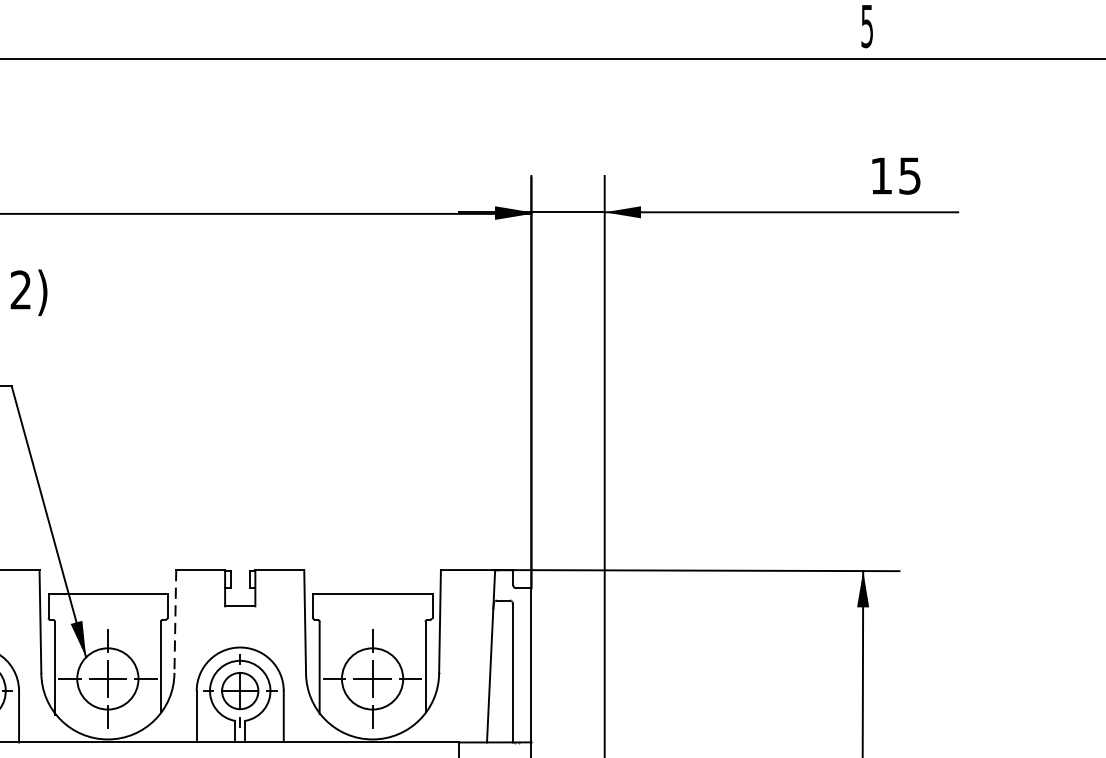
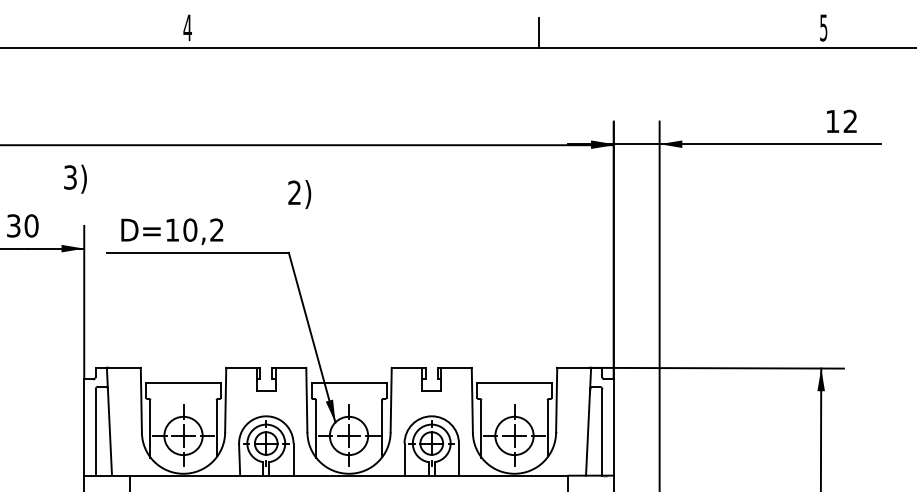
line: (412, 35) -> (539, 33), added
text: (908, 175) -> (849, 121), 15 -> 12
line: (175, 622) -> (391, 400), dashed -> solid

